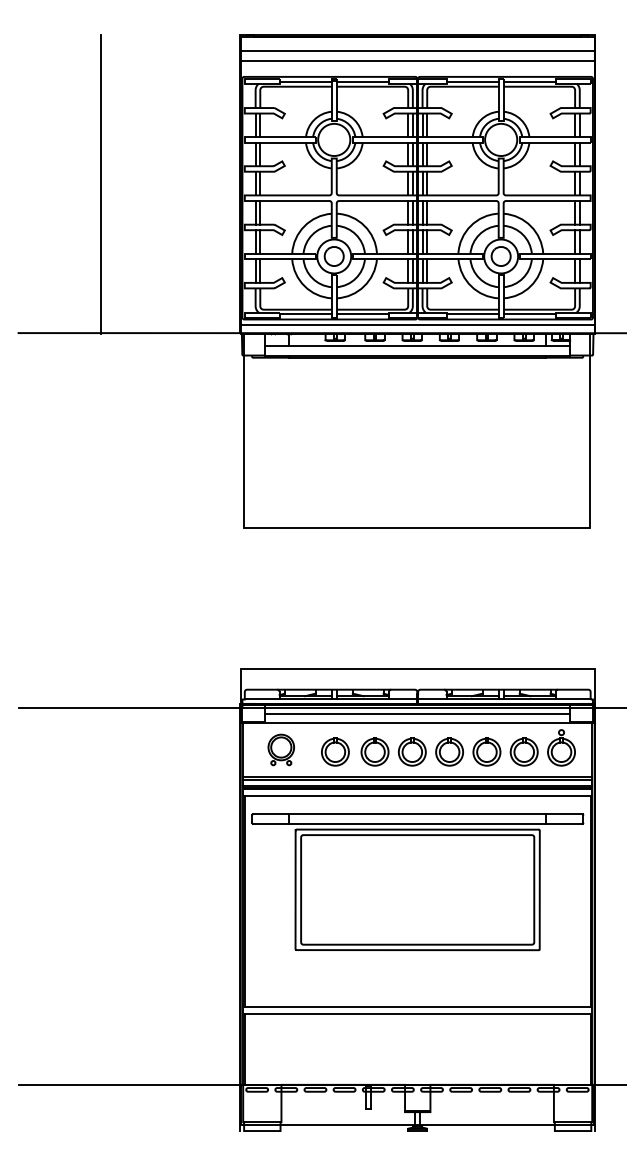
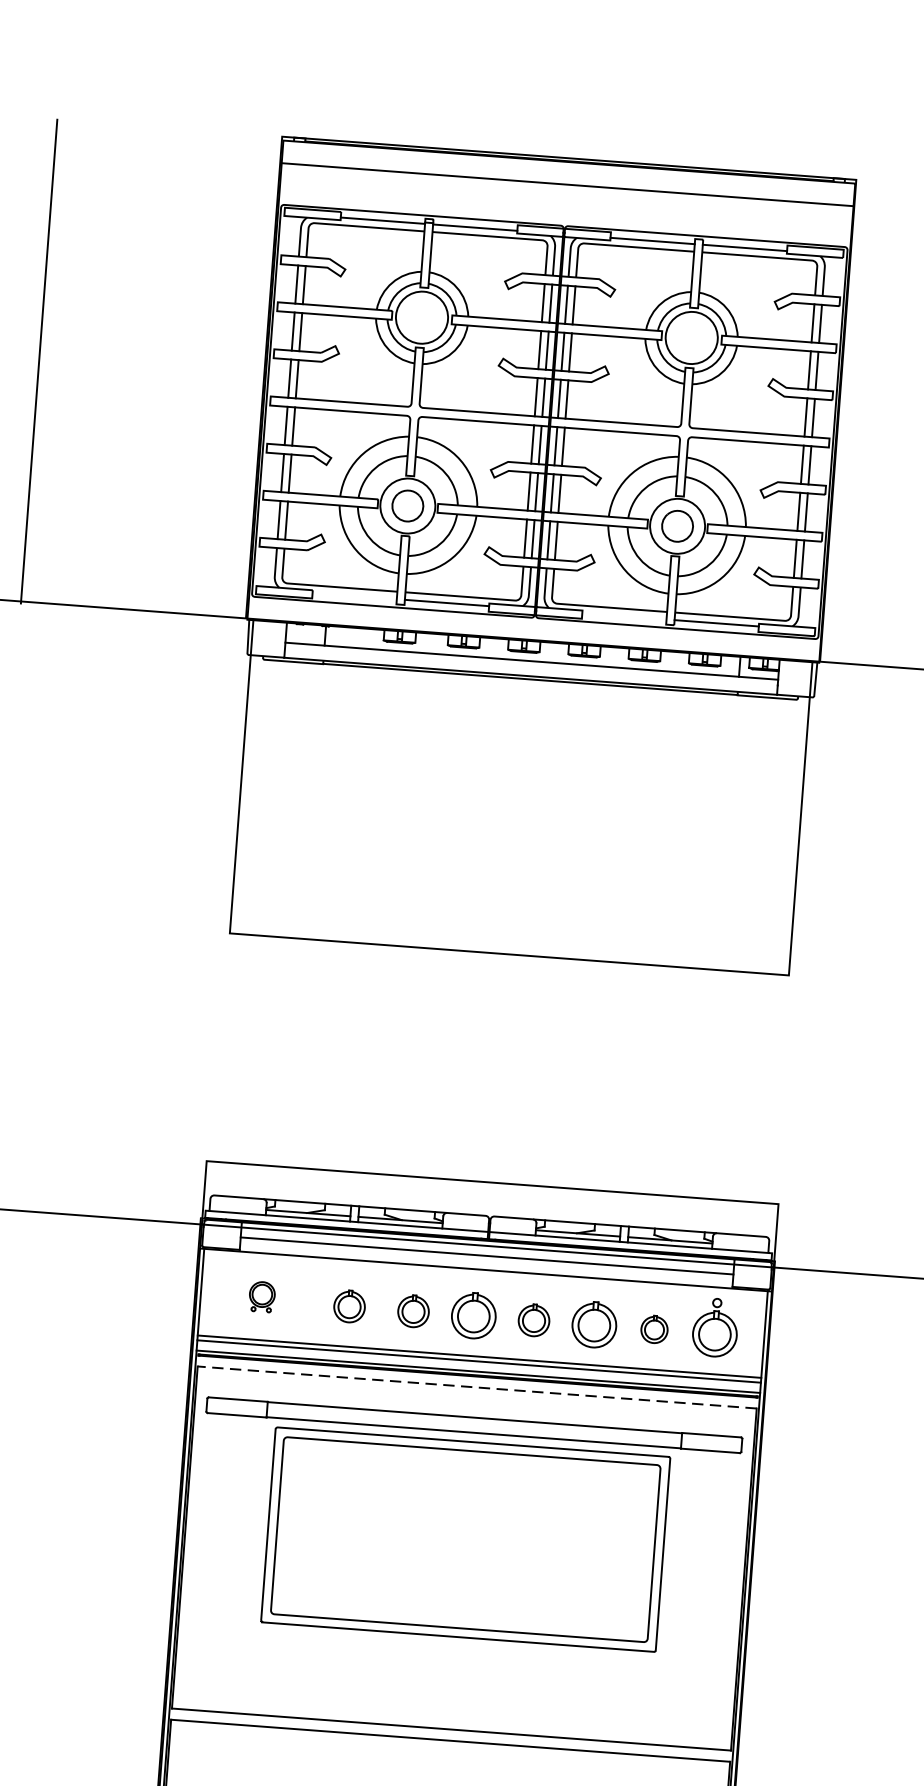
line: (417, 61) -> (566, 201), removed
line: (305, 314) -> (354, 596), removed
line: (472, 314) -> (624, 616), removed
line: (417, 324) -> (534, 626), removed
part: (280, 749) -> (261, 1296), size x0.6
part: (335, 751) -> (349, 1306), size x0.7
part: (374, 751) -> (412, 1310), size x0.7
part: (449, 751) -> (533, 1319), size x0.7
part: (523, 751) -> (653, 1328), size x0.6
line: (417, 795) -> (476, 1387), solid -> dashed

